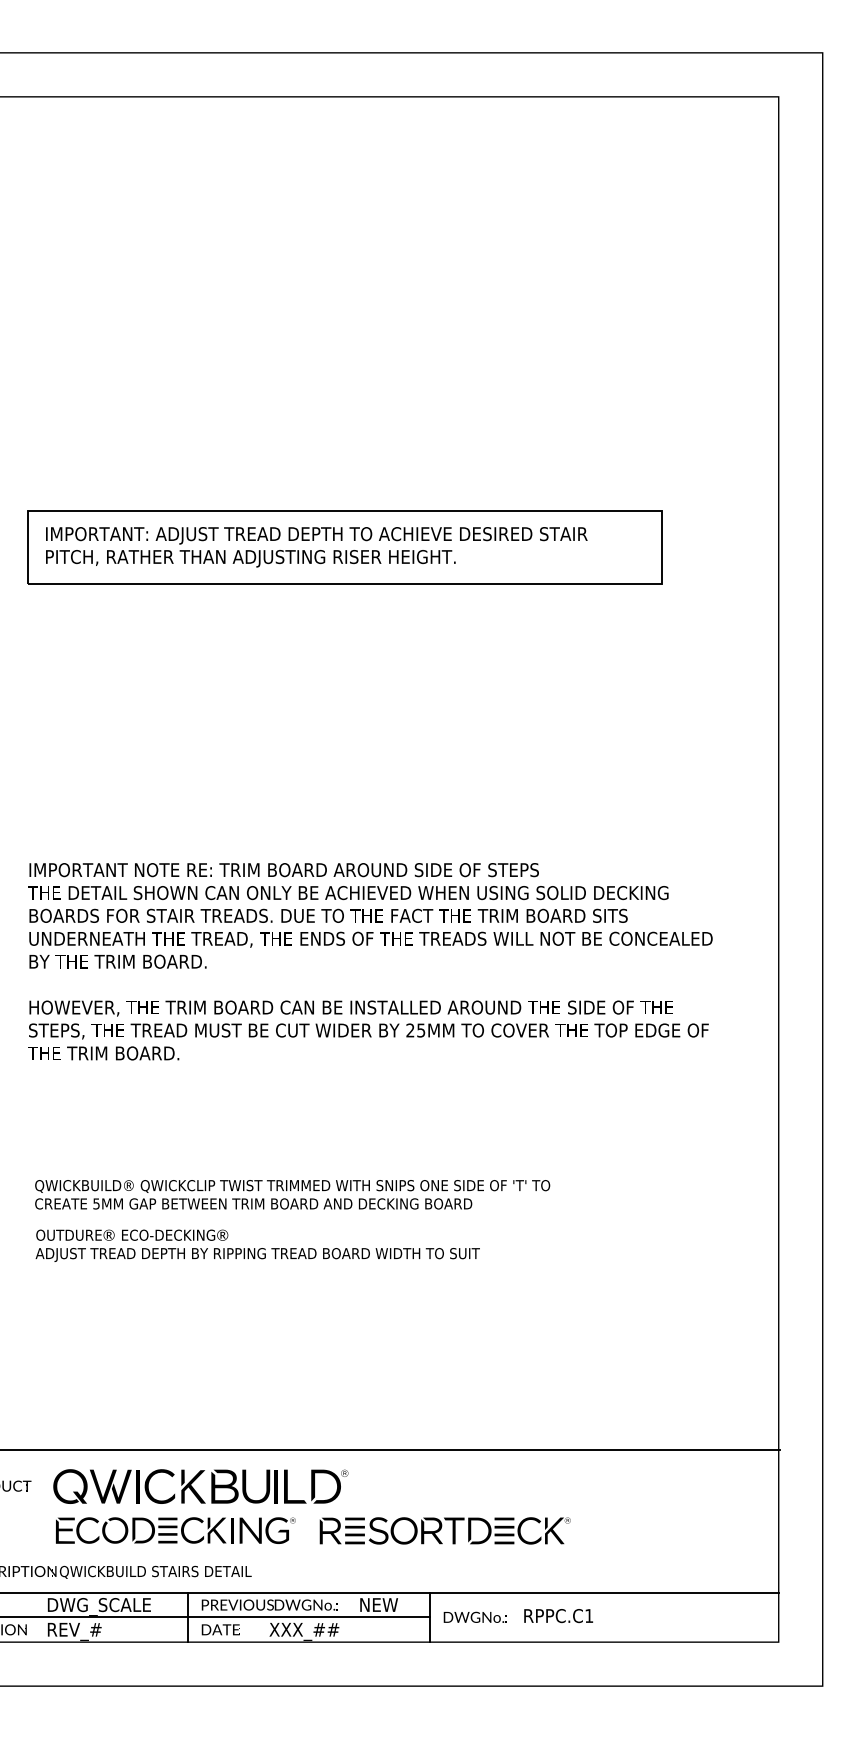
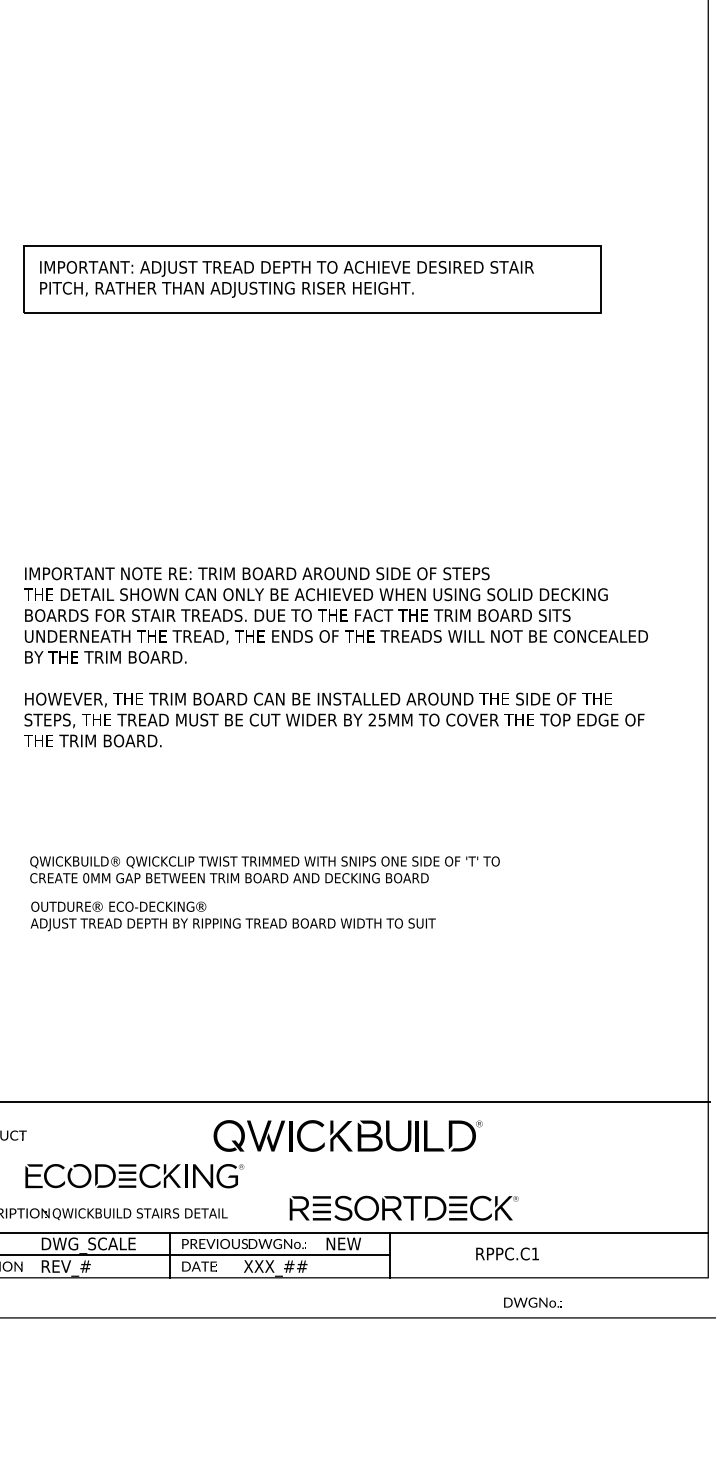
text: (96, 1203) -> (86, 877), 5MM -> 0MM
part: (194, 1488) -> (342, 1137), moved
part: (175, 1530) -> (134, 1176), moved
part: (444, 1530) -> (403, 1207), moved
text: (474, 1616) -> (532, 1301), moved

